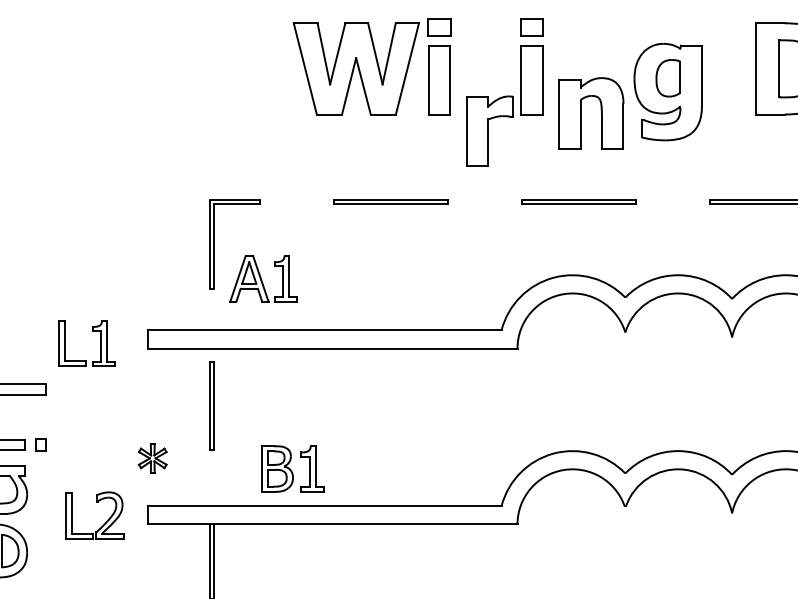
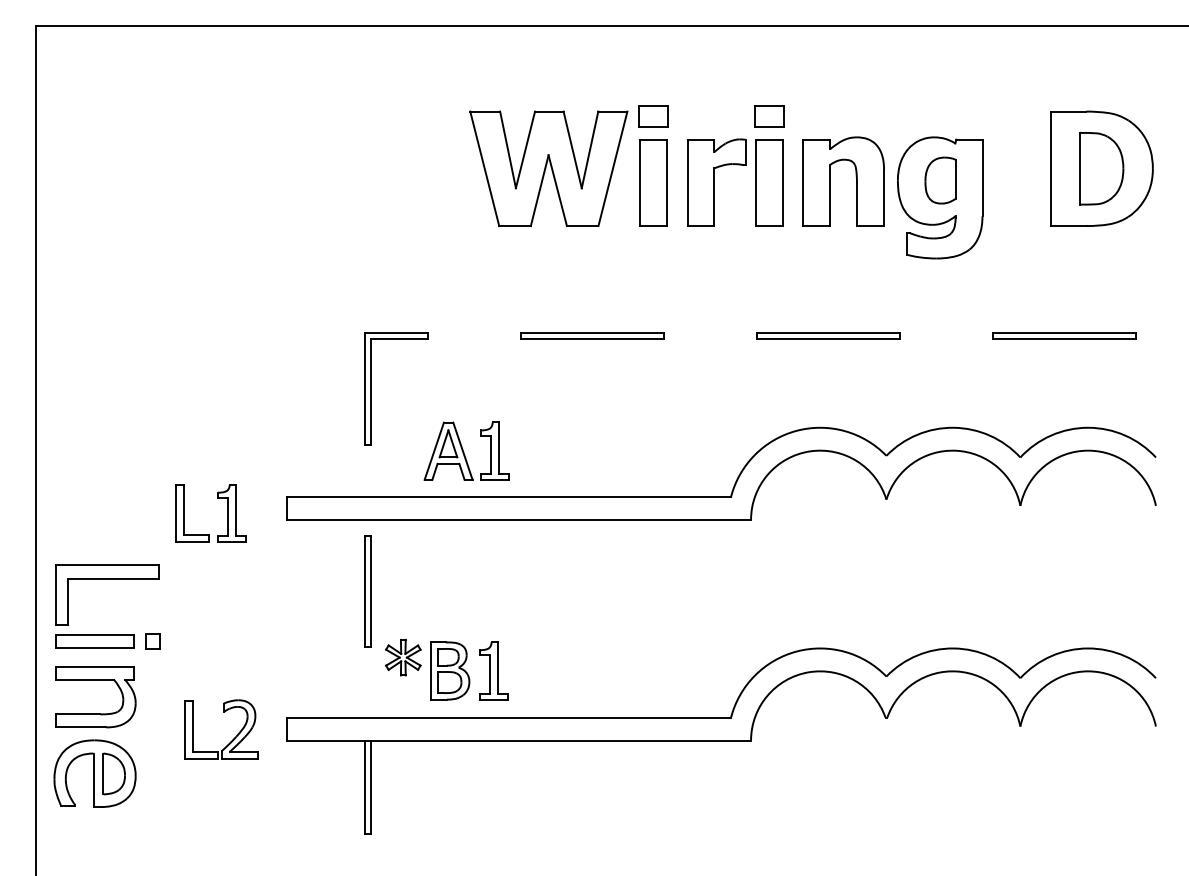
part: (600, 109) -> (855, 176), moved
part: (489, 130) -> (716, 182), moved
part: (263, 278) -> (466, 450), moved
part: (152, 458) -> (403, 657), moved

